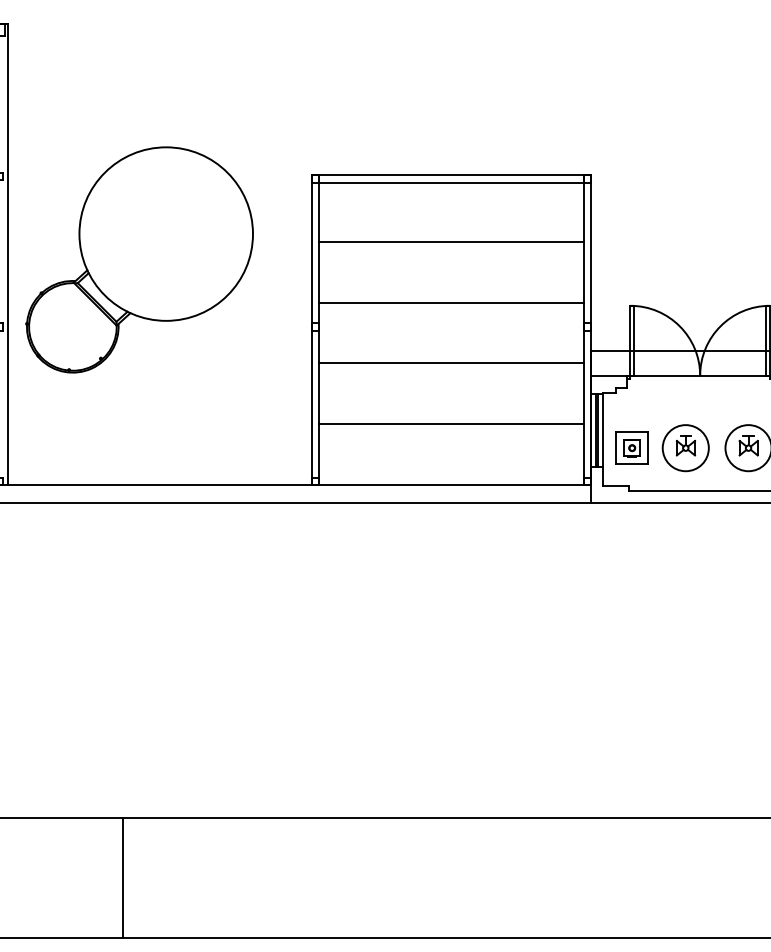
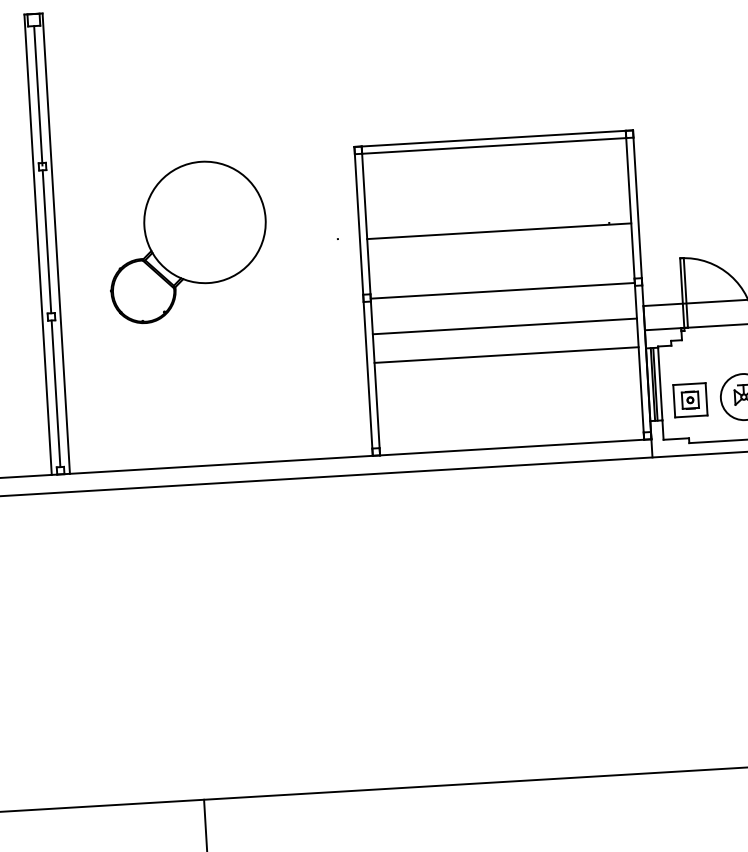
line: (451, 242) -> (499, 231), moved
part: (139, 259) -> (187, 241), size x0.7
line: (451, 302) -> (502, 290), moved
line: (451, 424) -> (506, 355), moved

